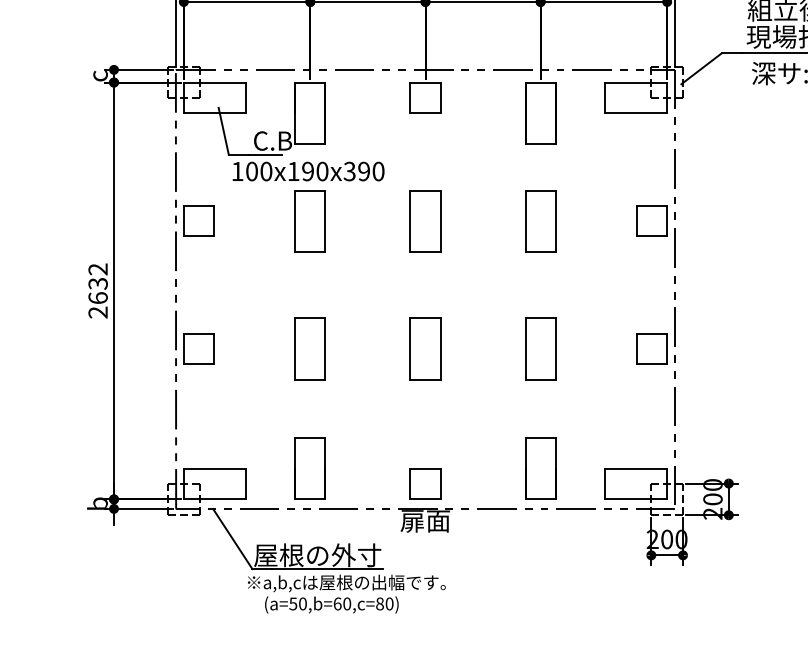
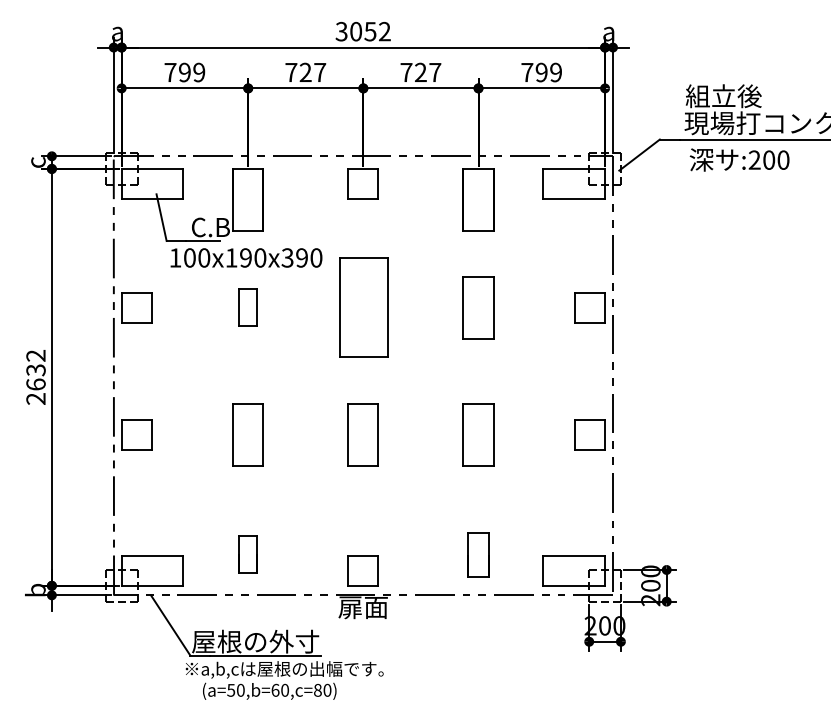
part: (309, 221) -> (247, 307), size x0.6
part: (424, 221) -> (362, 307), size x1.6
part: (309, 468) -> (247, 554), size x0.6
part: (540, 468) -> (478, 554), size x0.7

